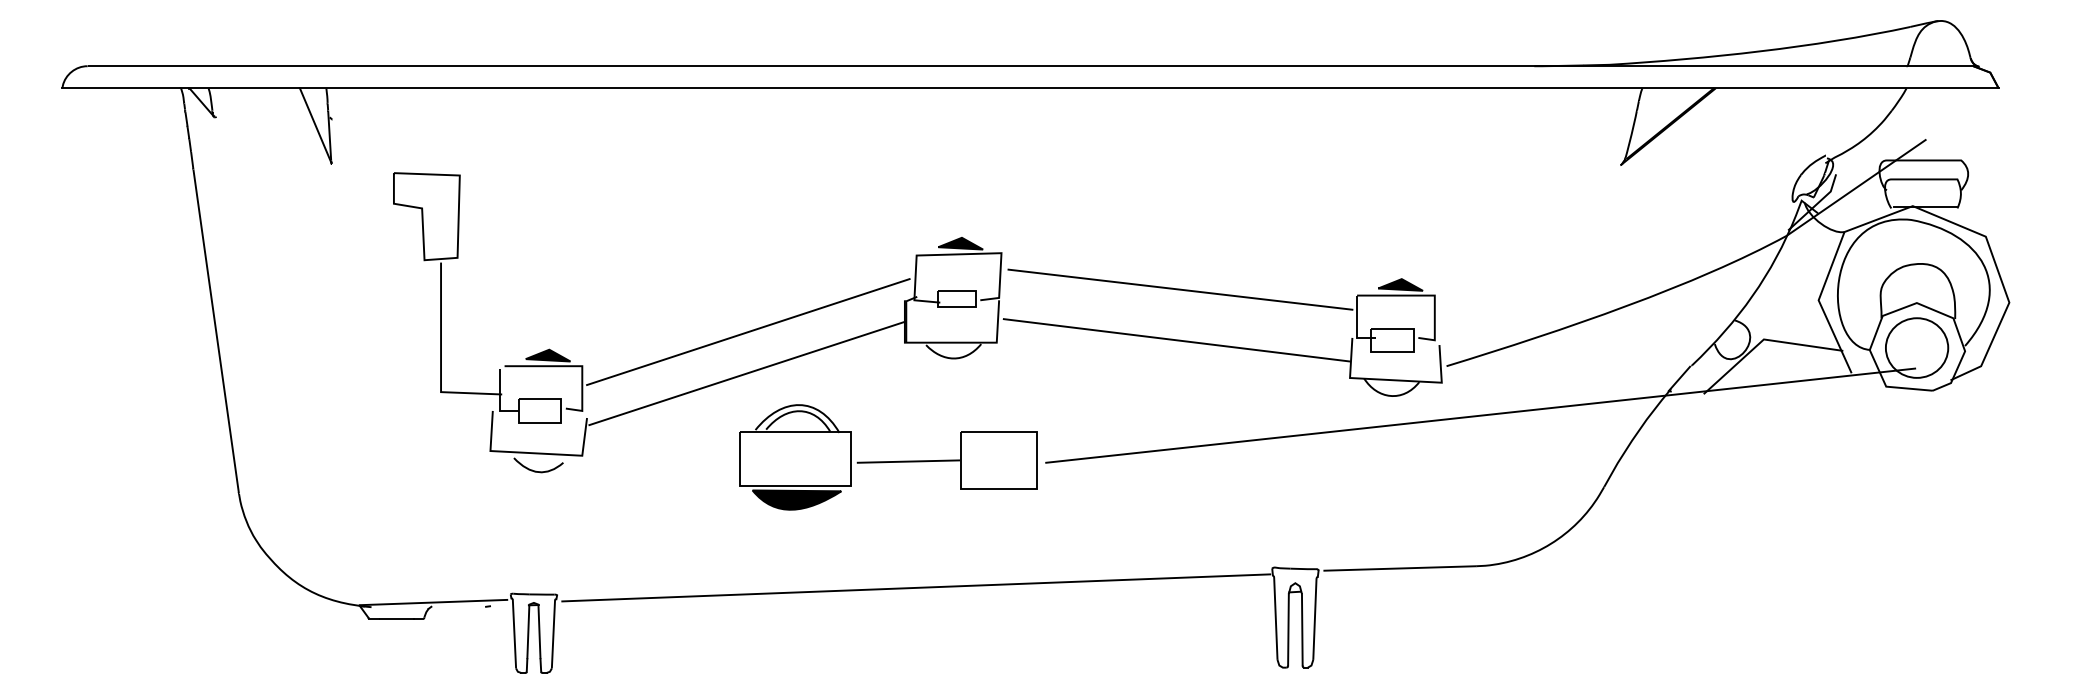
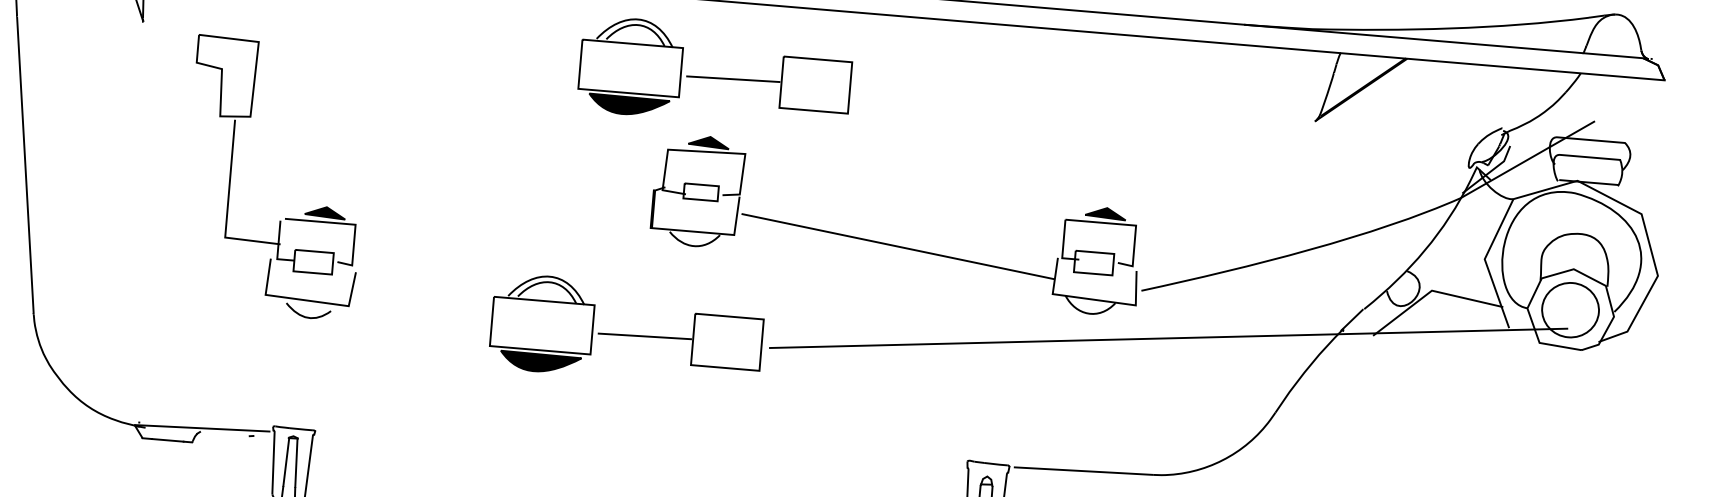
part: (961, 168) -> (715, 73), added
line: (1180, 289) -> (905, 200), removed
line: (748, 332) -> (509, 206), removed
line: (747, 373) -> (505, 244), removed
line: (916, 587) -> (642, 451), removed

